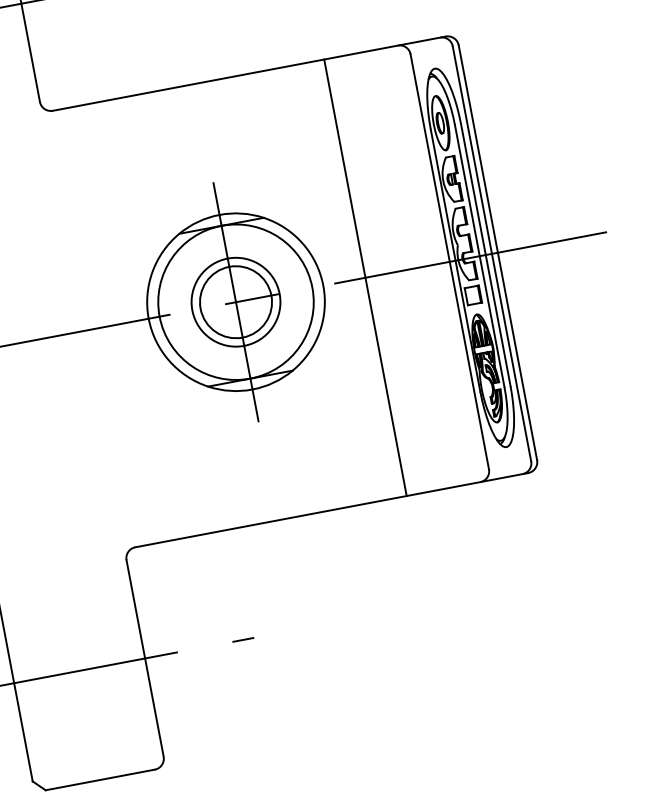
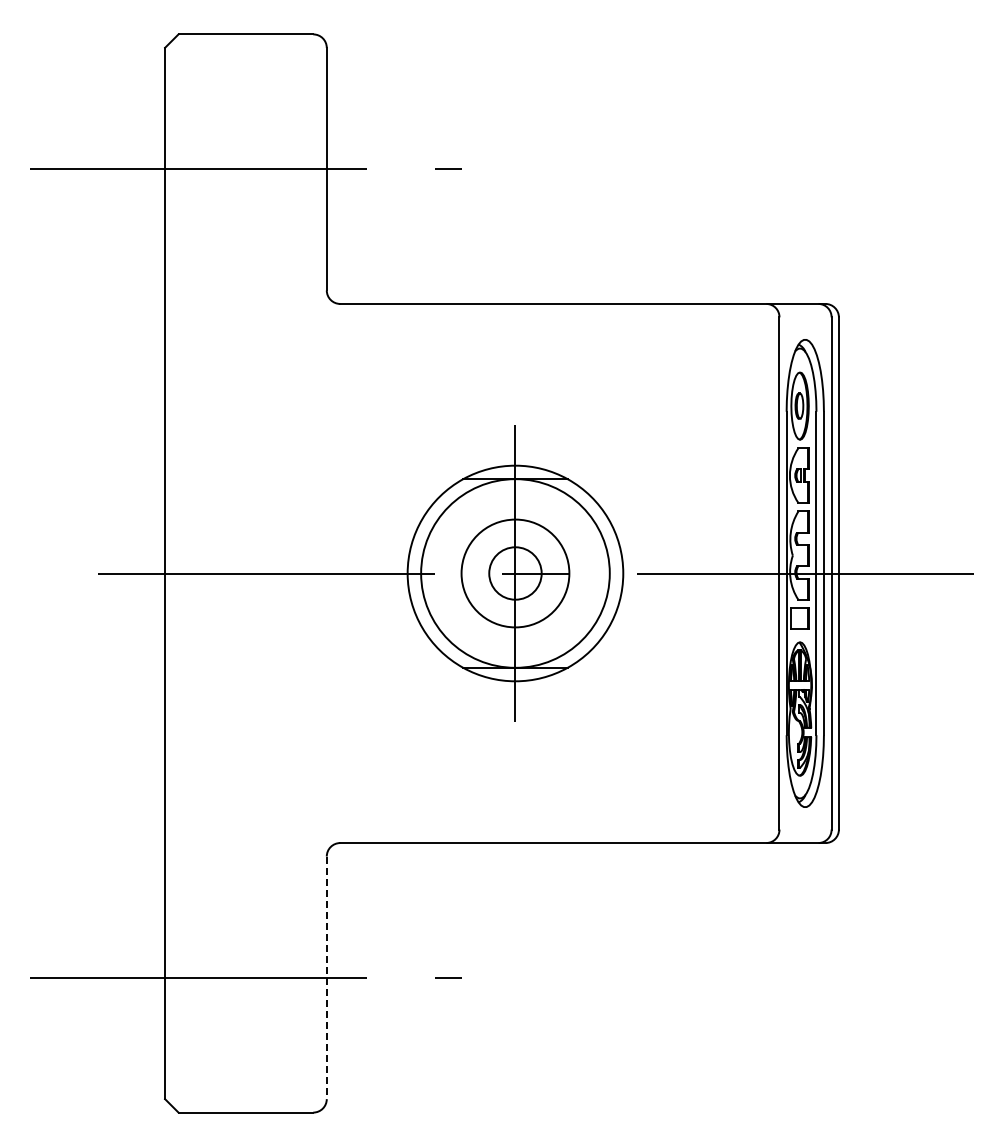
line: (365, 277) -> (675, 573), removed
circle: (236, 302) -> (515, 573), size x0.6
line: (144, 659) -> (326, 978), solid -> dashed

